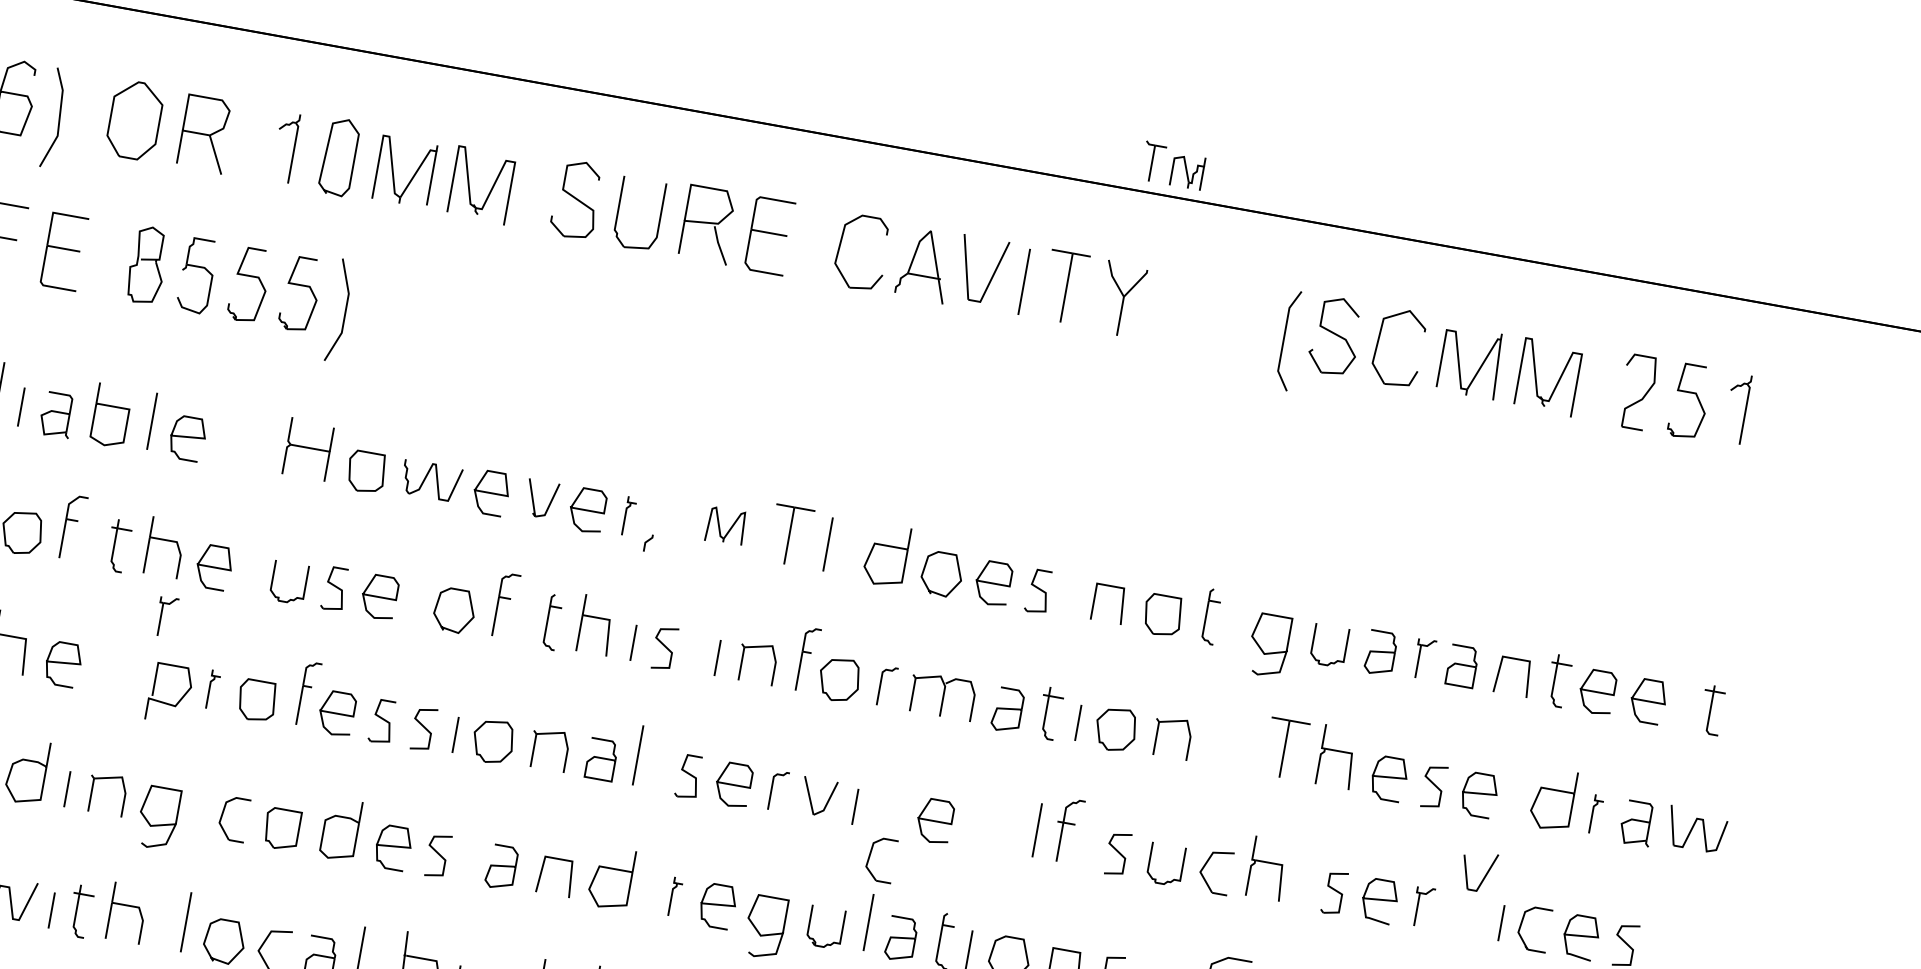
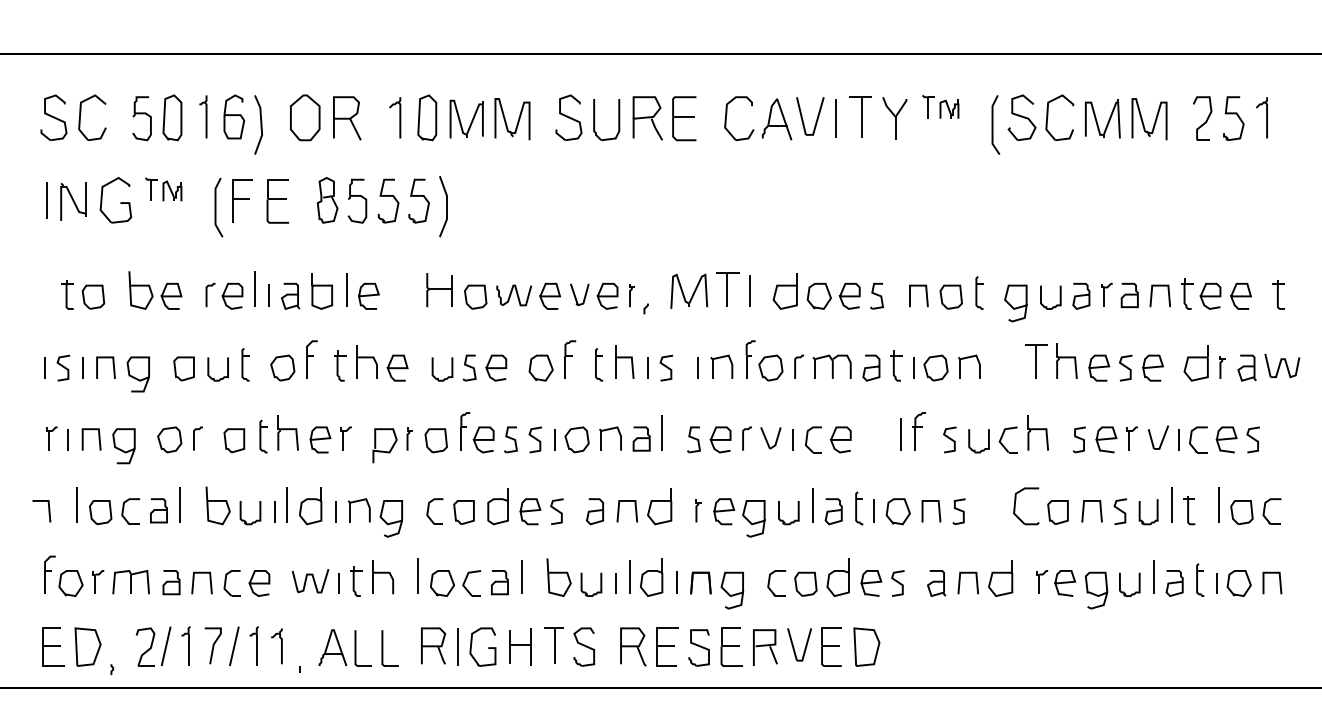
part: (1173, 164) -> (940, 106), moved
part: (726, 525) -> (689, 290), size x1.67
part: (165, 616) -> (345, 438), moved
part: (880, 859) -> (813, 439), moved
part: (1478, 871) -> (1158, 437), moved

